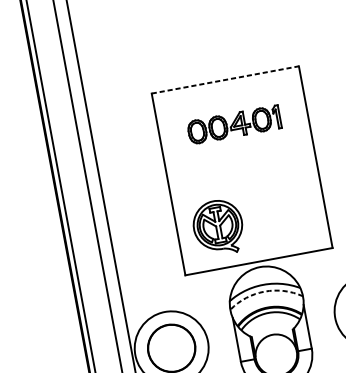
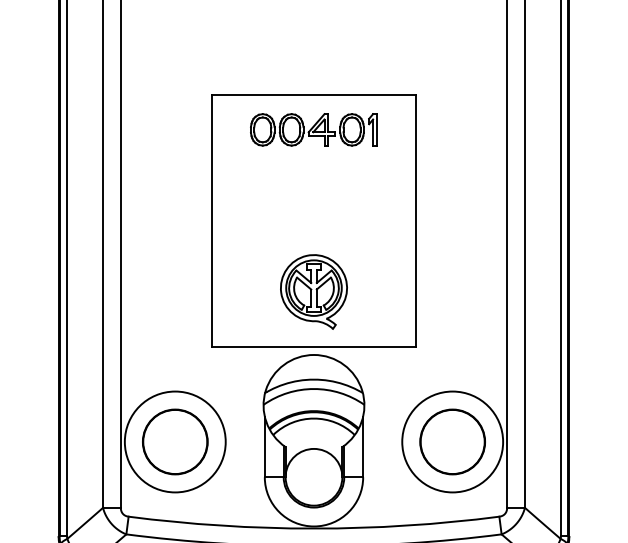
line: (225, 80) -> (314, 95), dashed -> solid
part: (234, 124) -> (313, 129), moved
part: (218, 227) -> (313, 291), moved
arc: (264, 291) -> (314, 389), dashed -> solid

